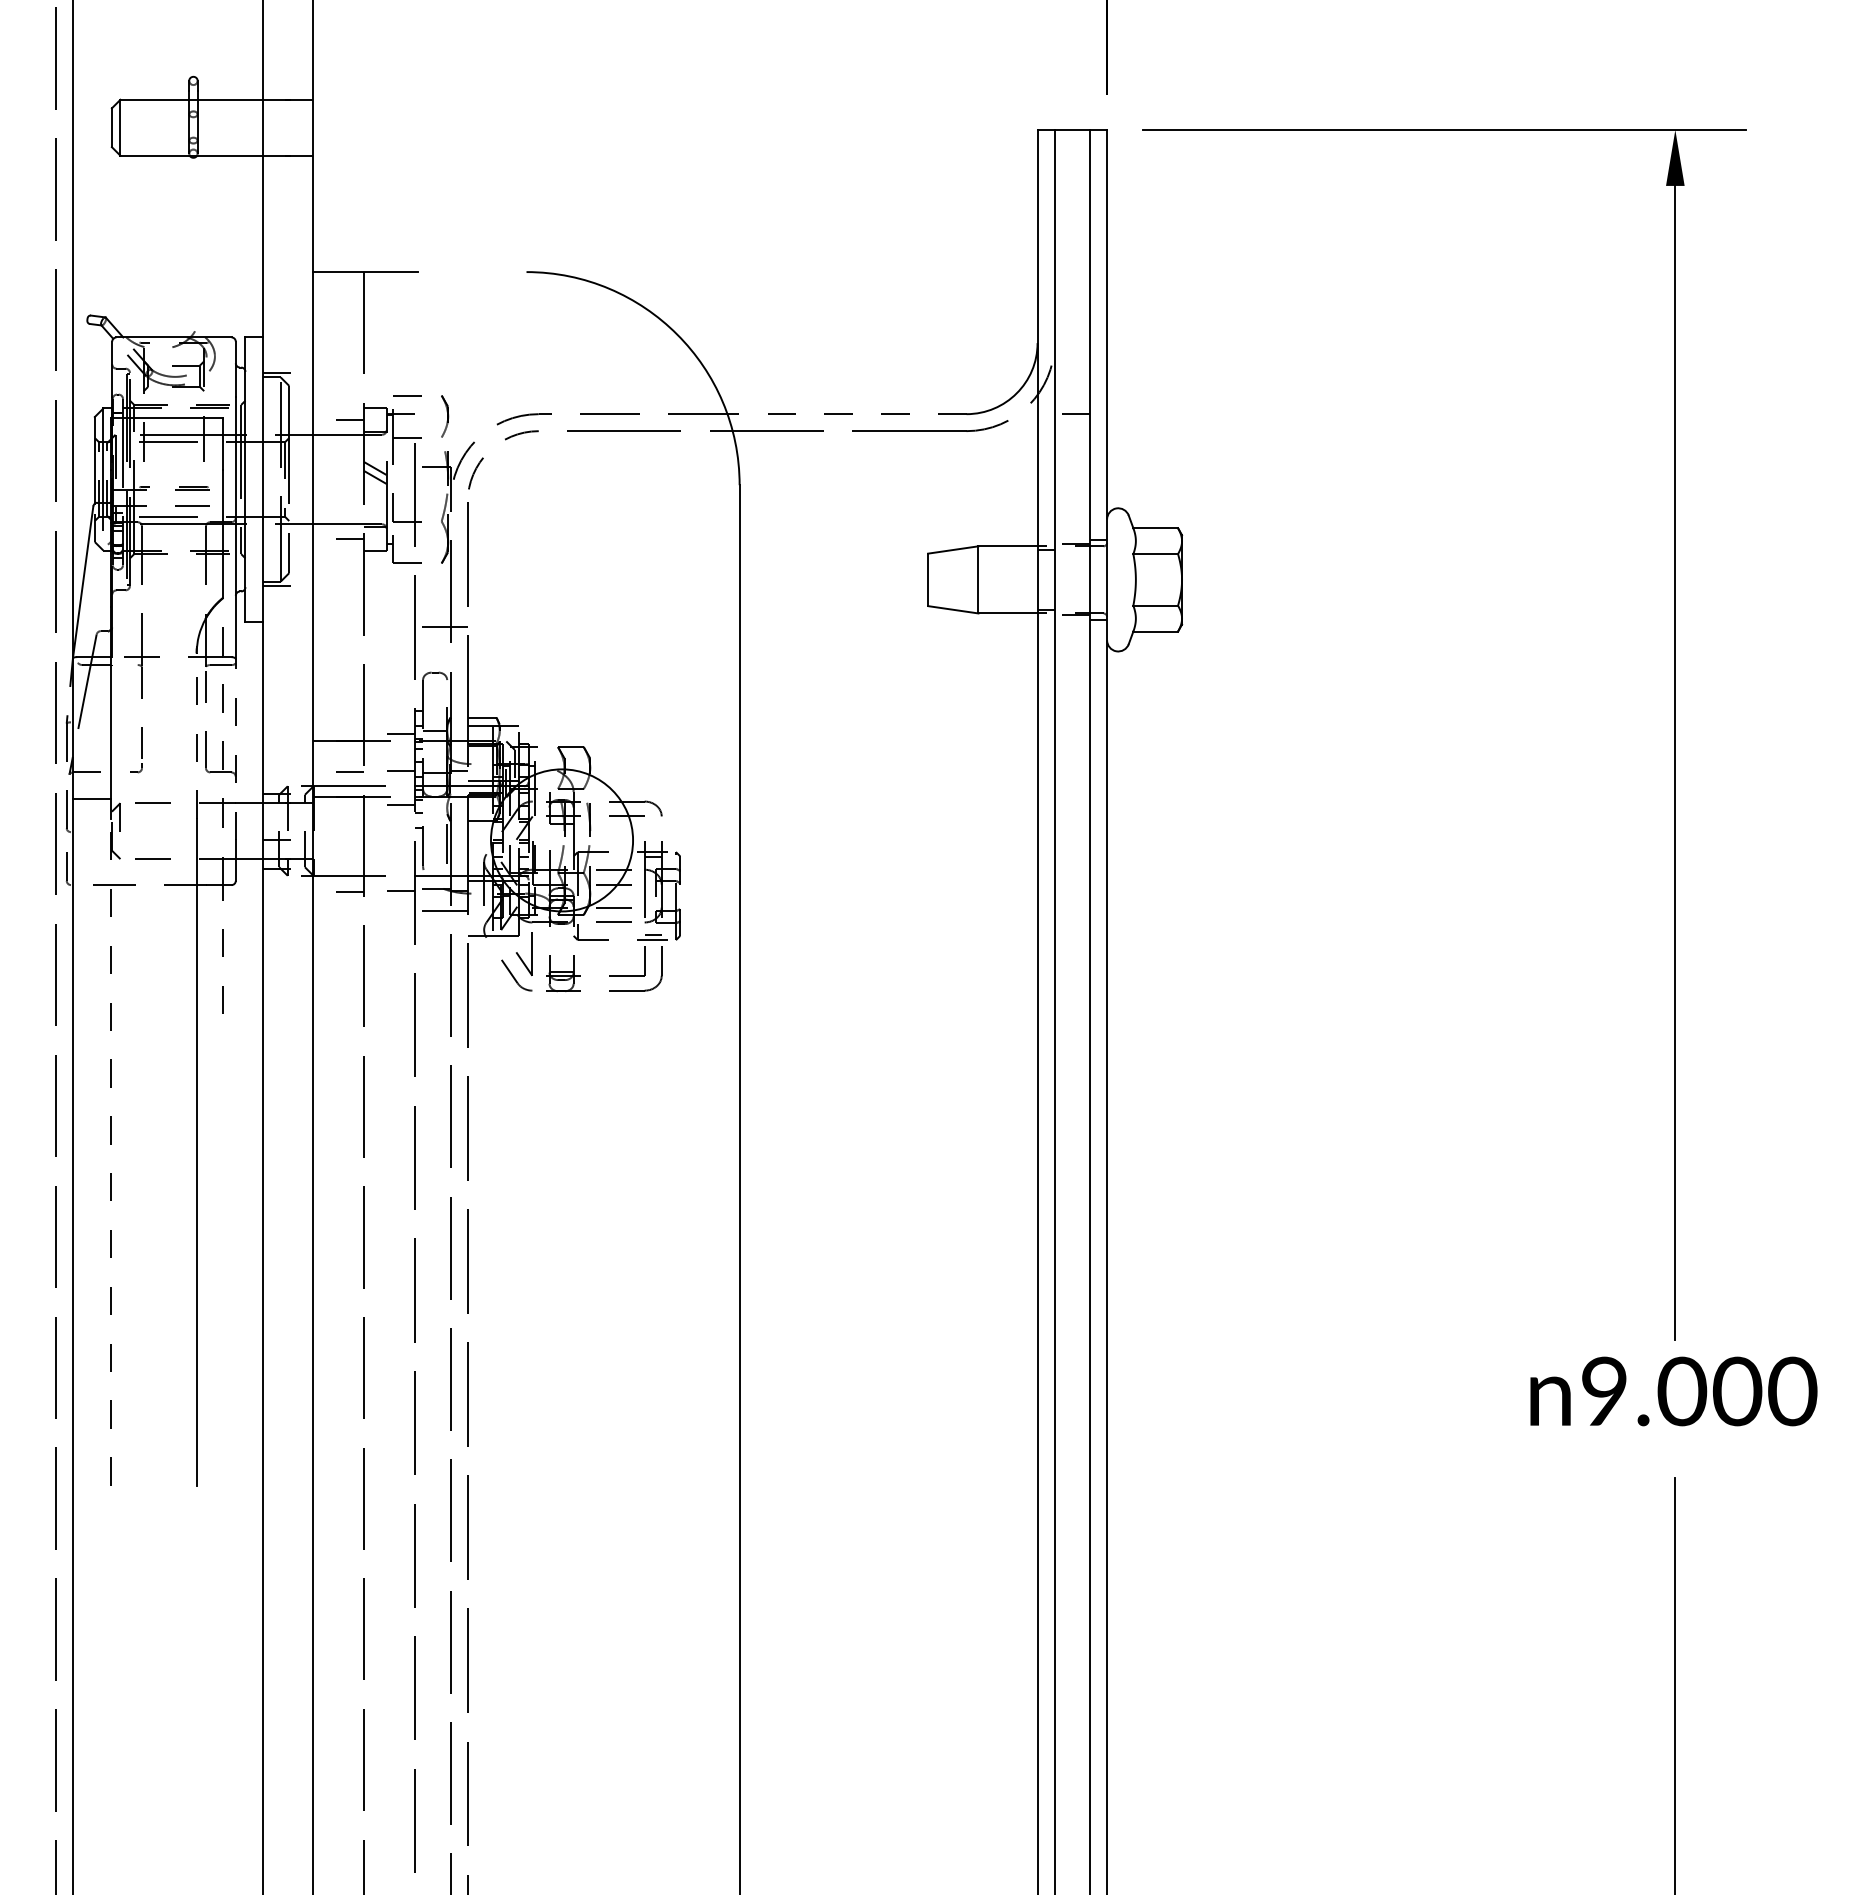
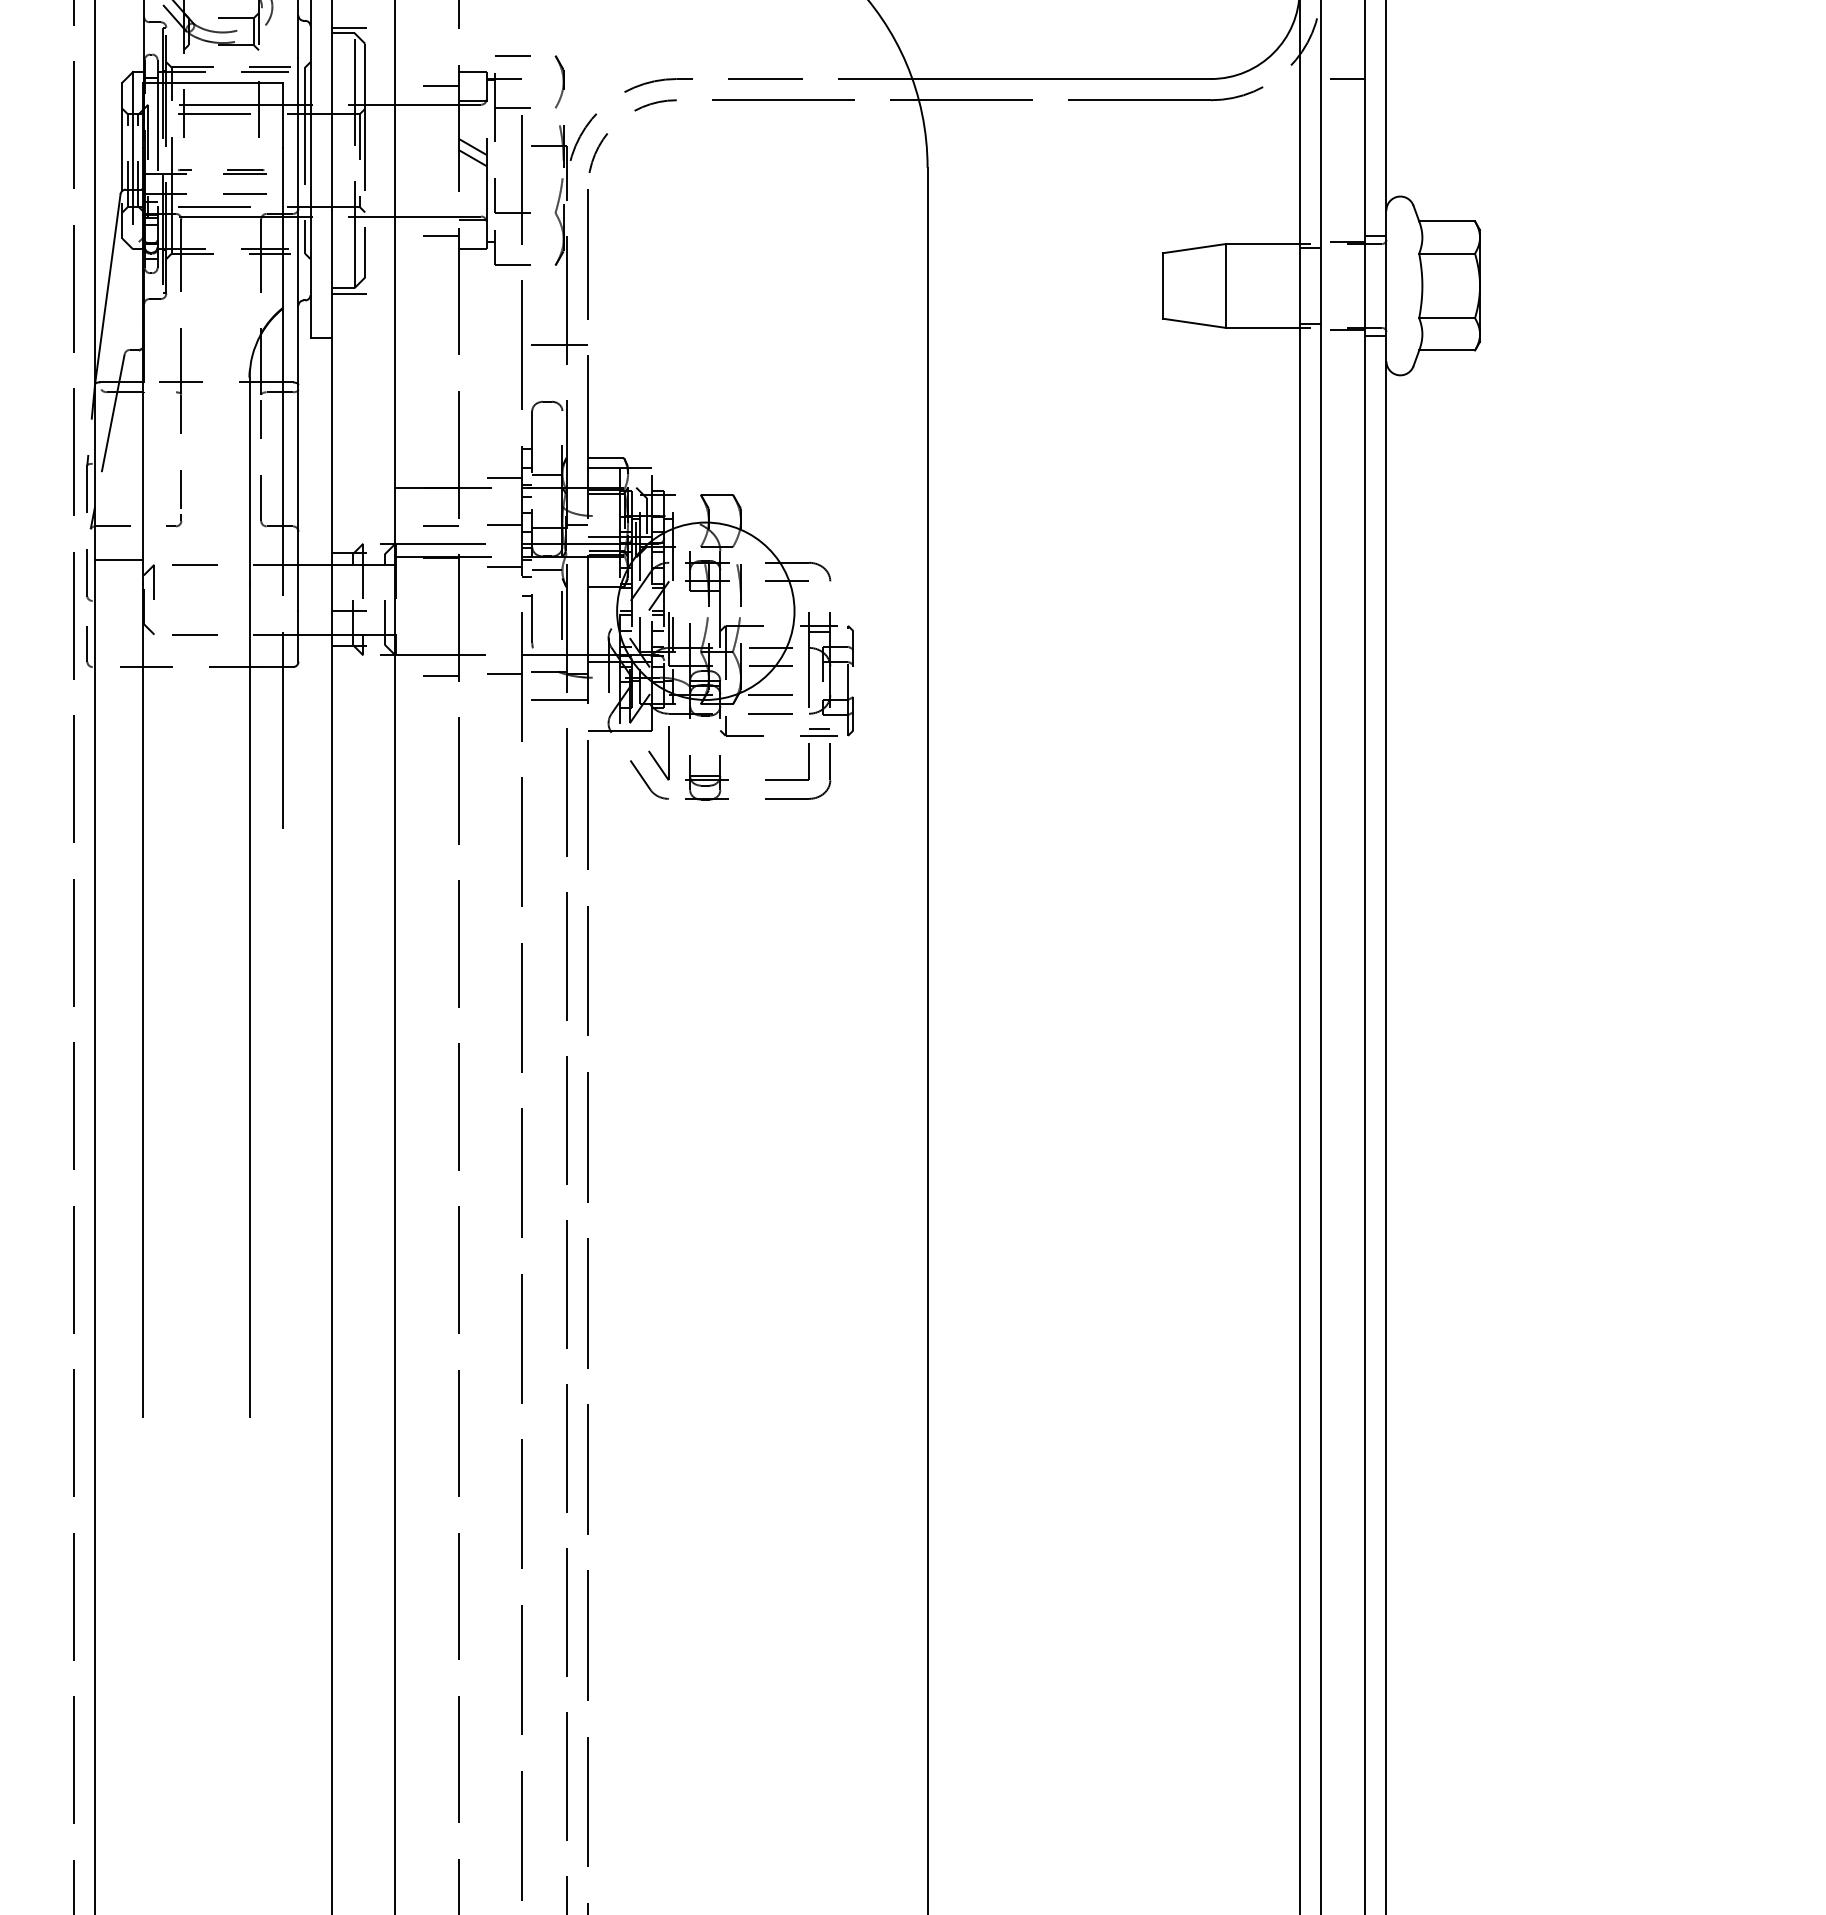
line: (847, 414) -> (1062, 79), dashed -> solid
line: (223, 711) -> (283, 450), dashed -> solid
line: (196, 736) -> (249, 481), dashed -> solid
line: (235, 749) -> (298, 497), dashed -> solid
line: (435, 807) -> (547, 570), added
line: (223, 949) -> (283, 747), dashed -> solid
line: (111, 1151) -> (143, 999), dashed -> solid

